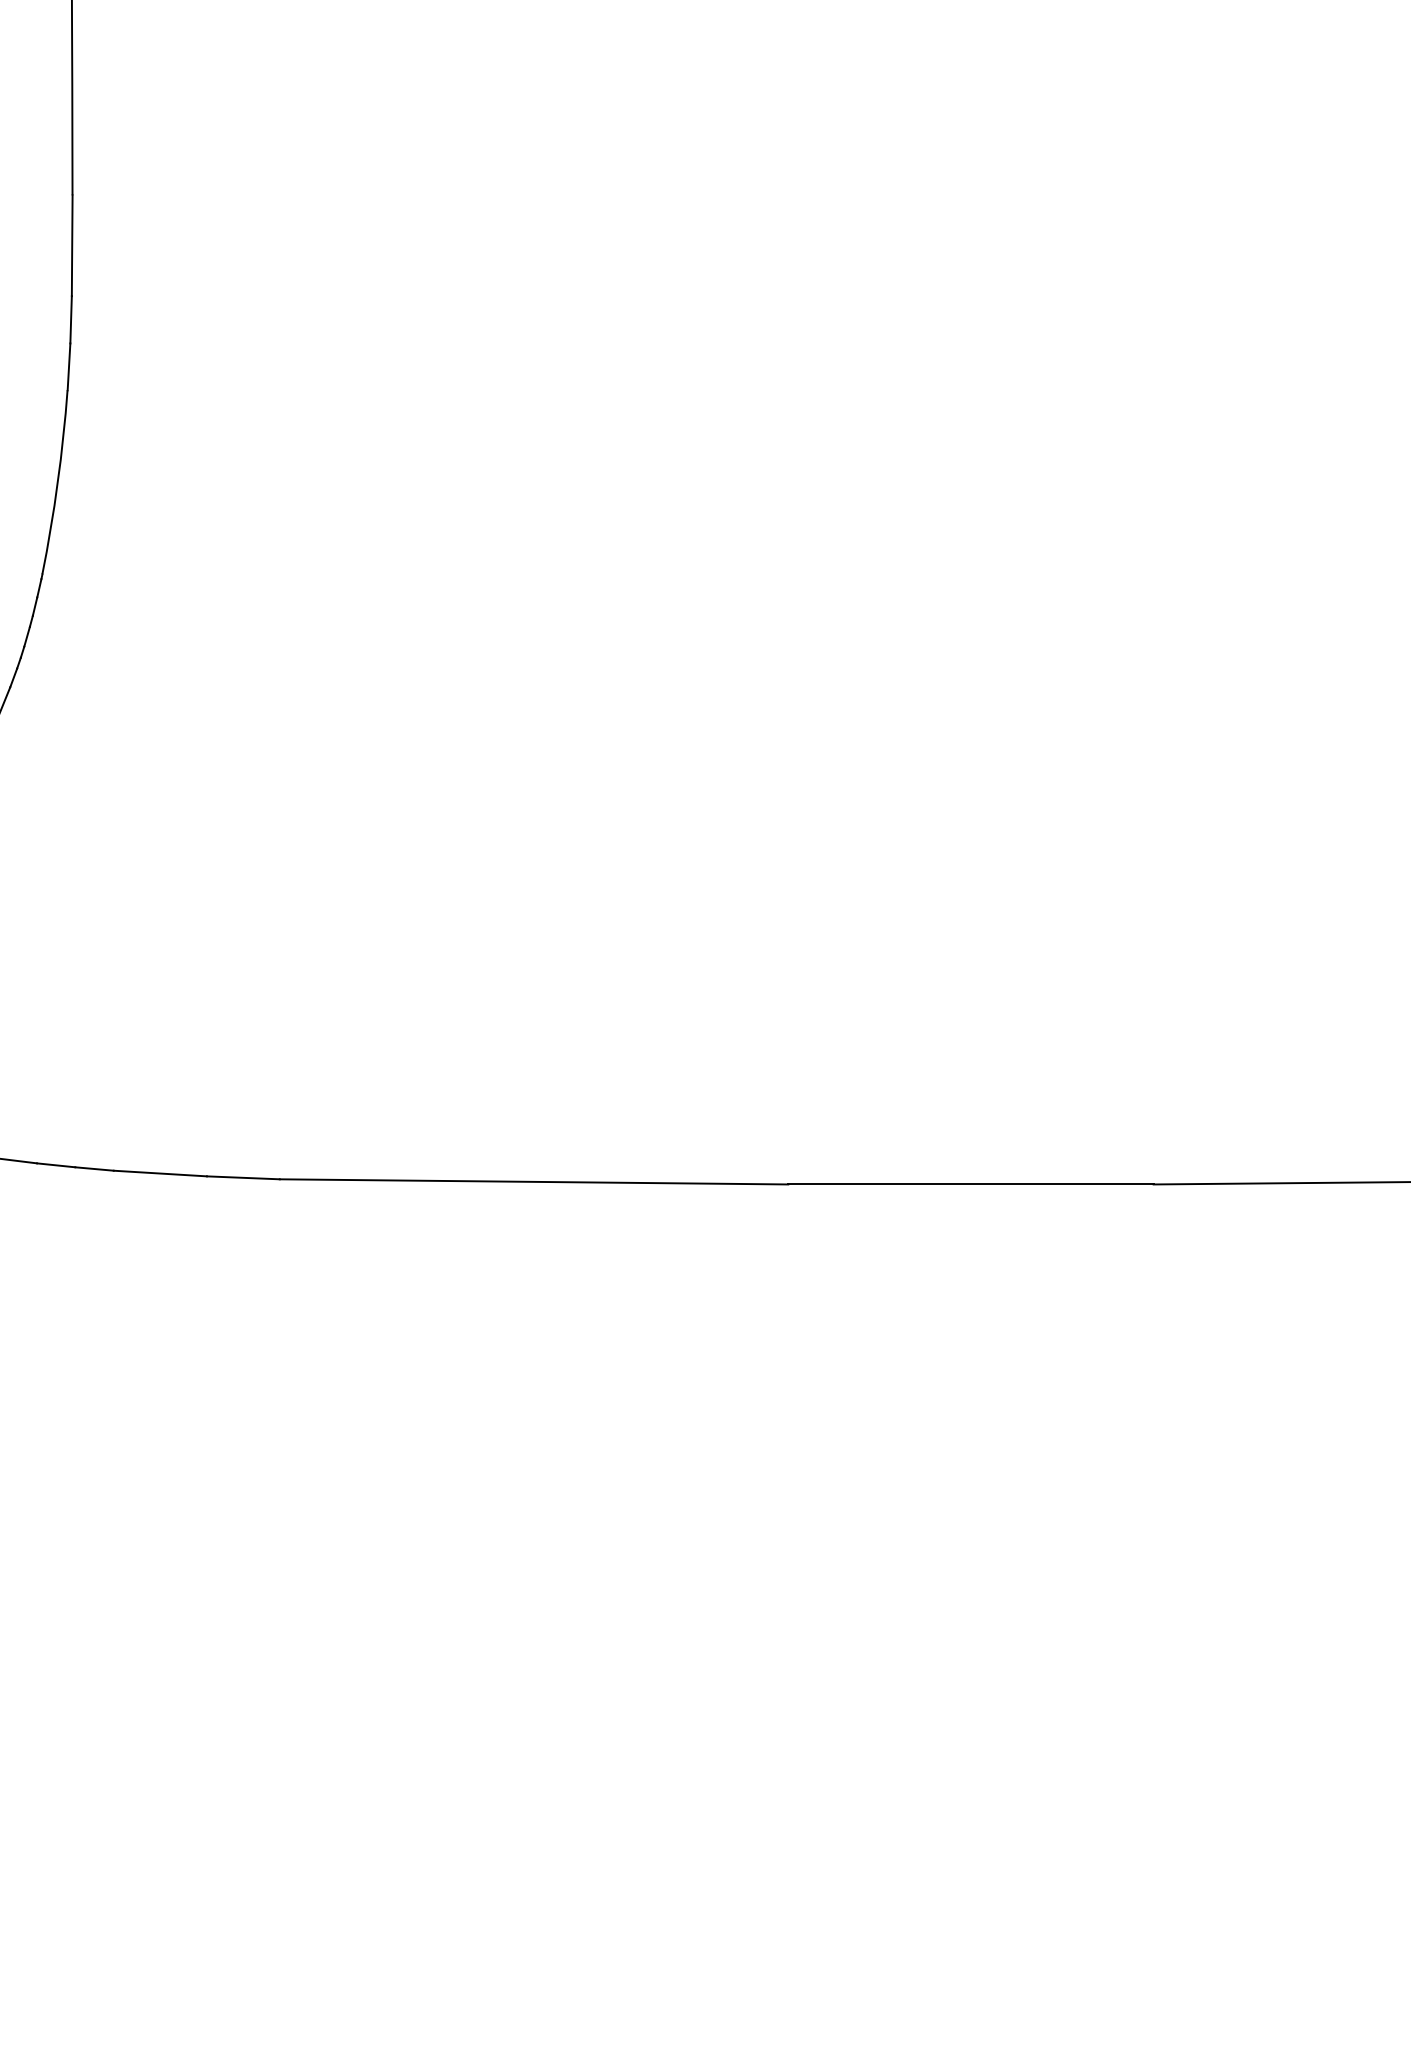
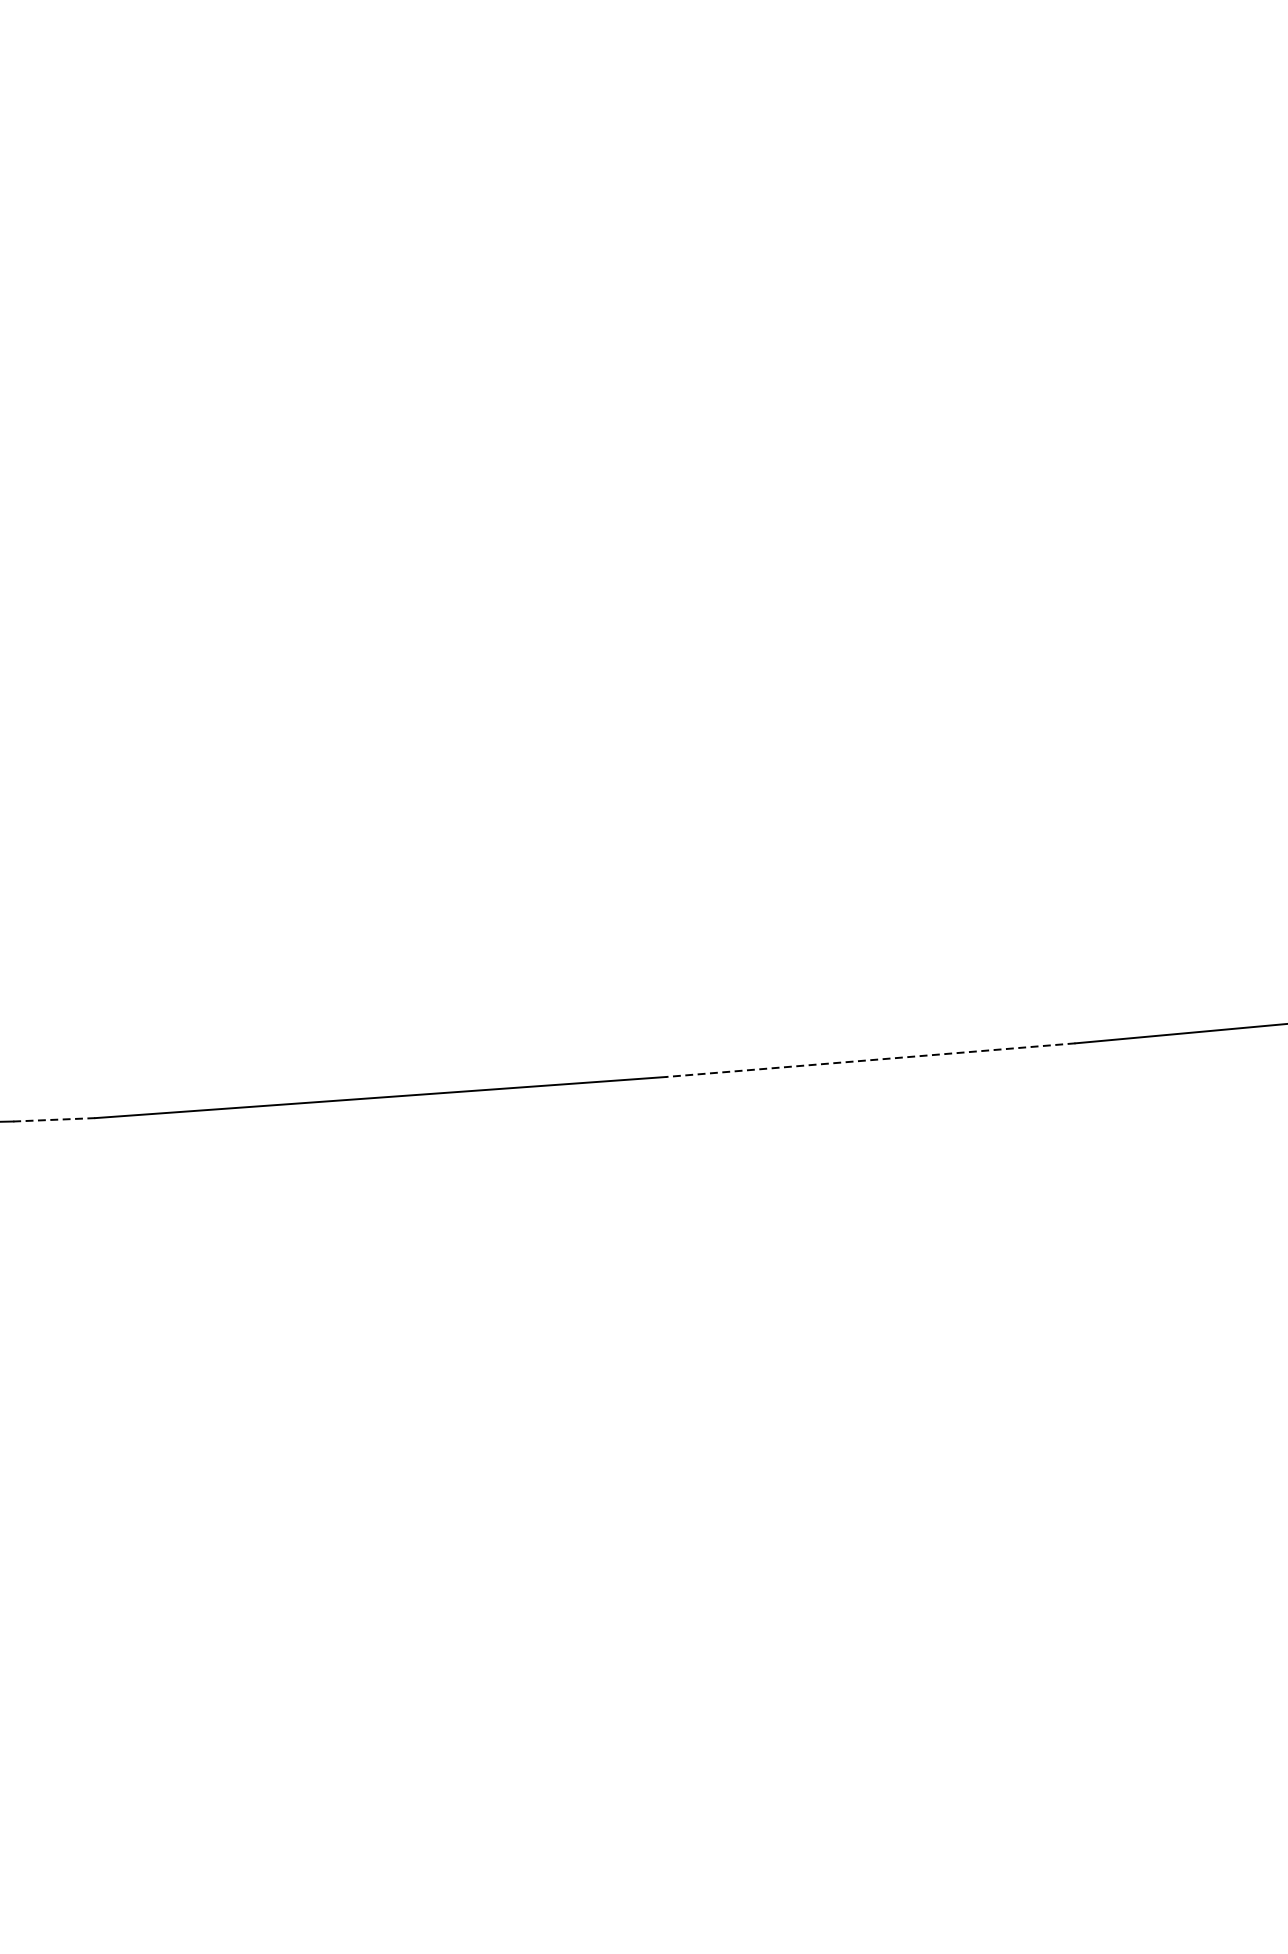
line: (242, 1177) -> (53, 1119), solid -> dashed
line: (970, 1184) -> (870, 1060), solid -> dashed

